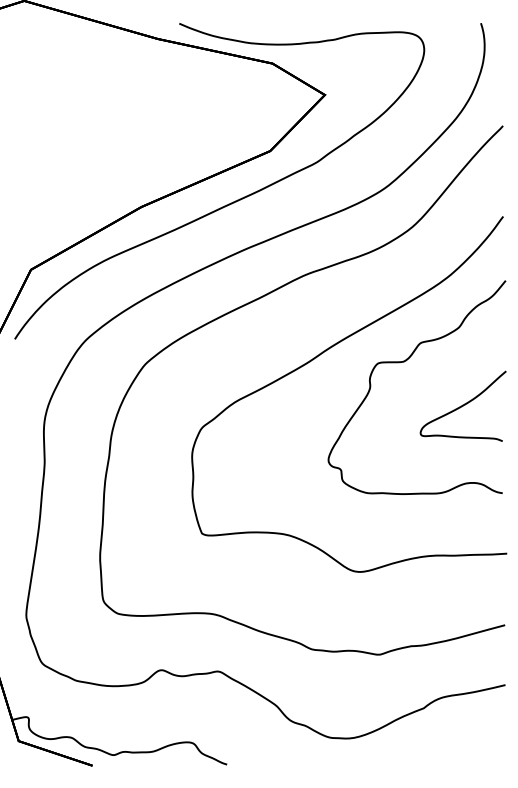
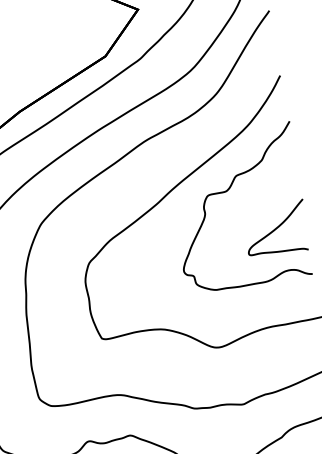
curve: (462, 405) -> (275, 228), moved

